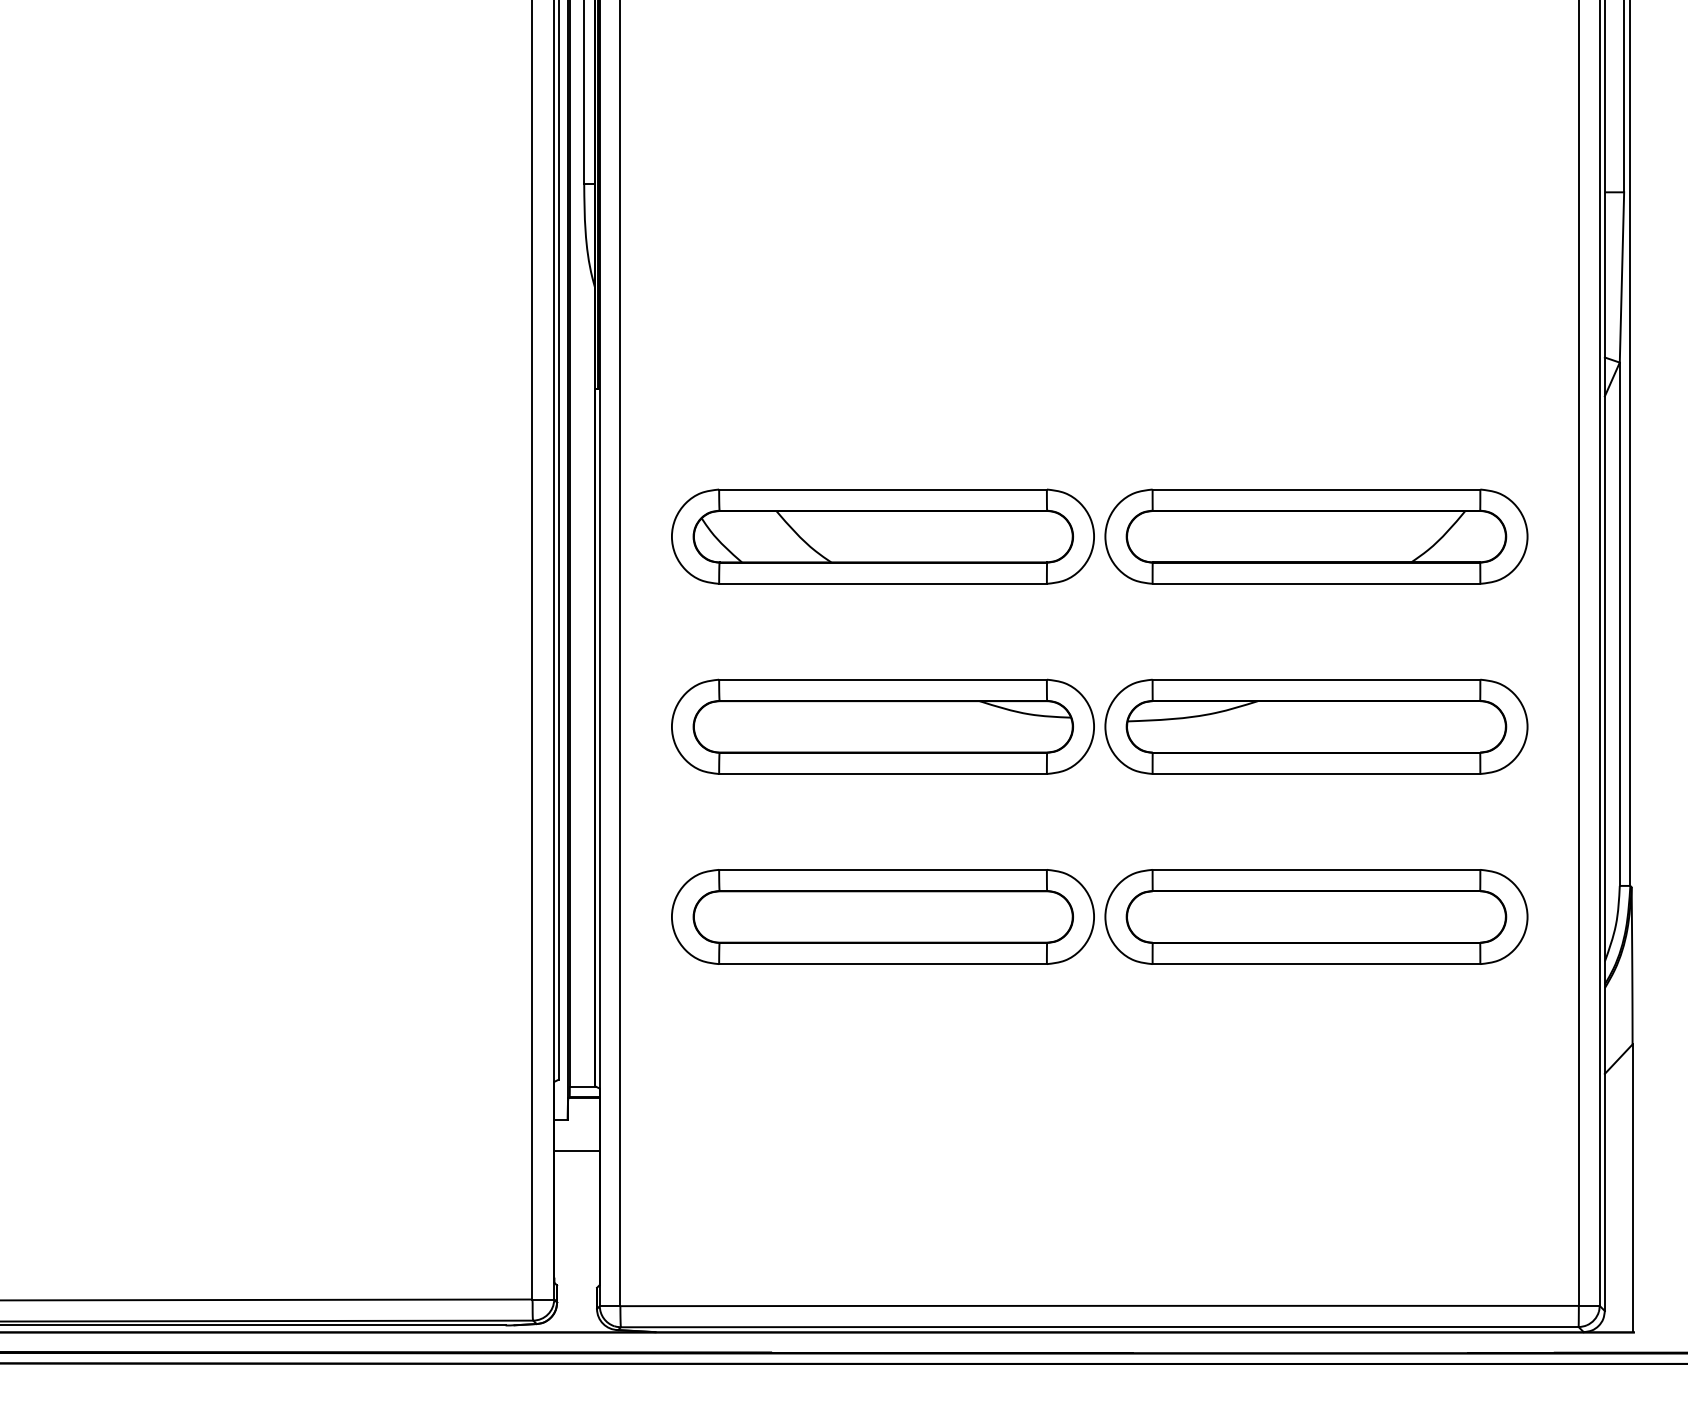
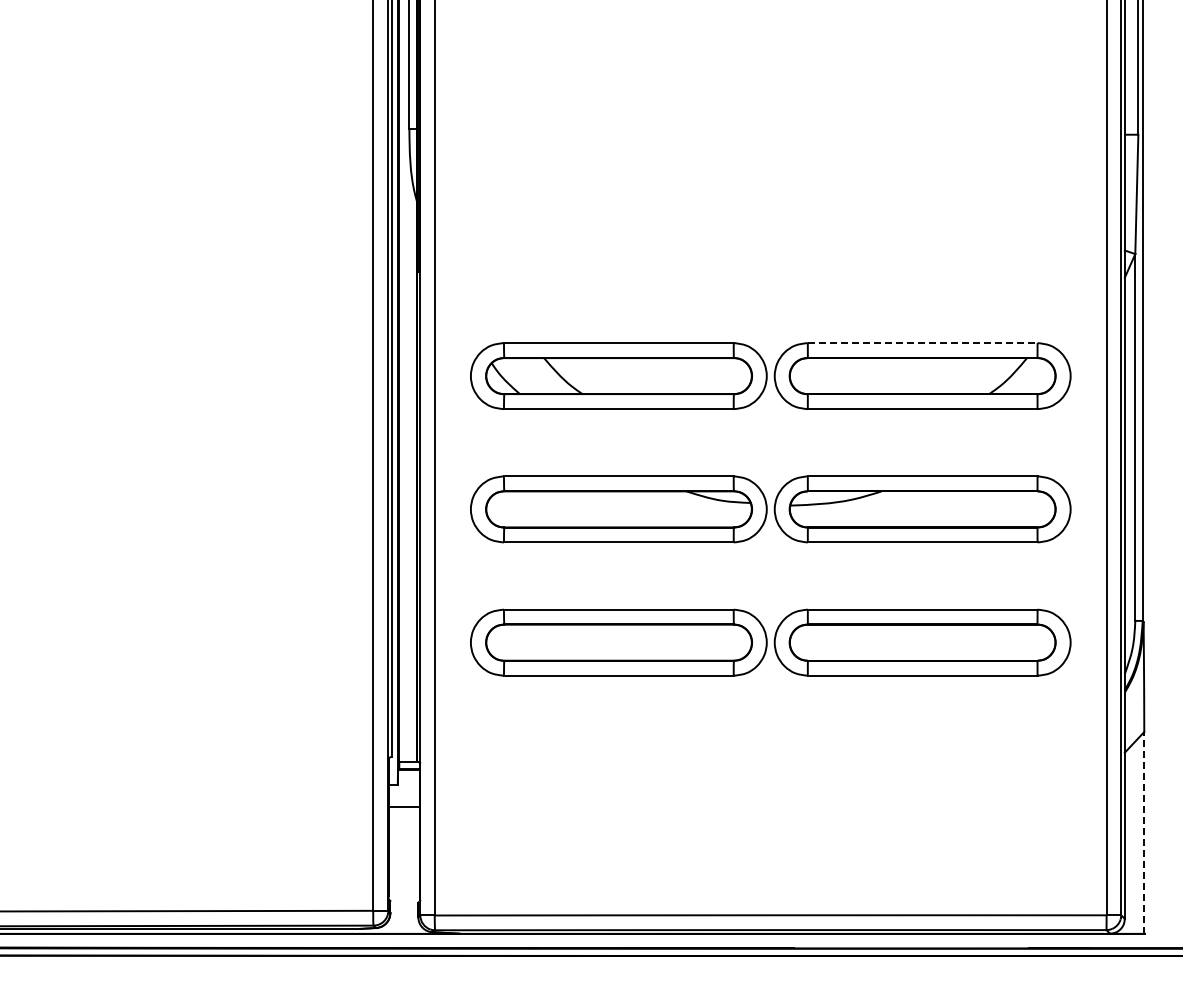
line: (1316, 490) -> (922, 343), solid -> dashed
line: (1632, 1187) -> (1144, 832), solid -> dashed

